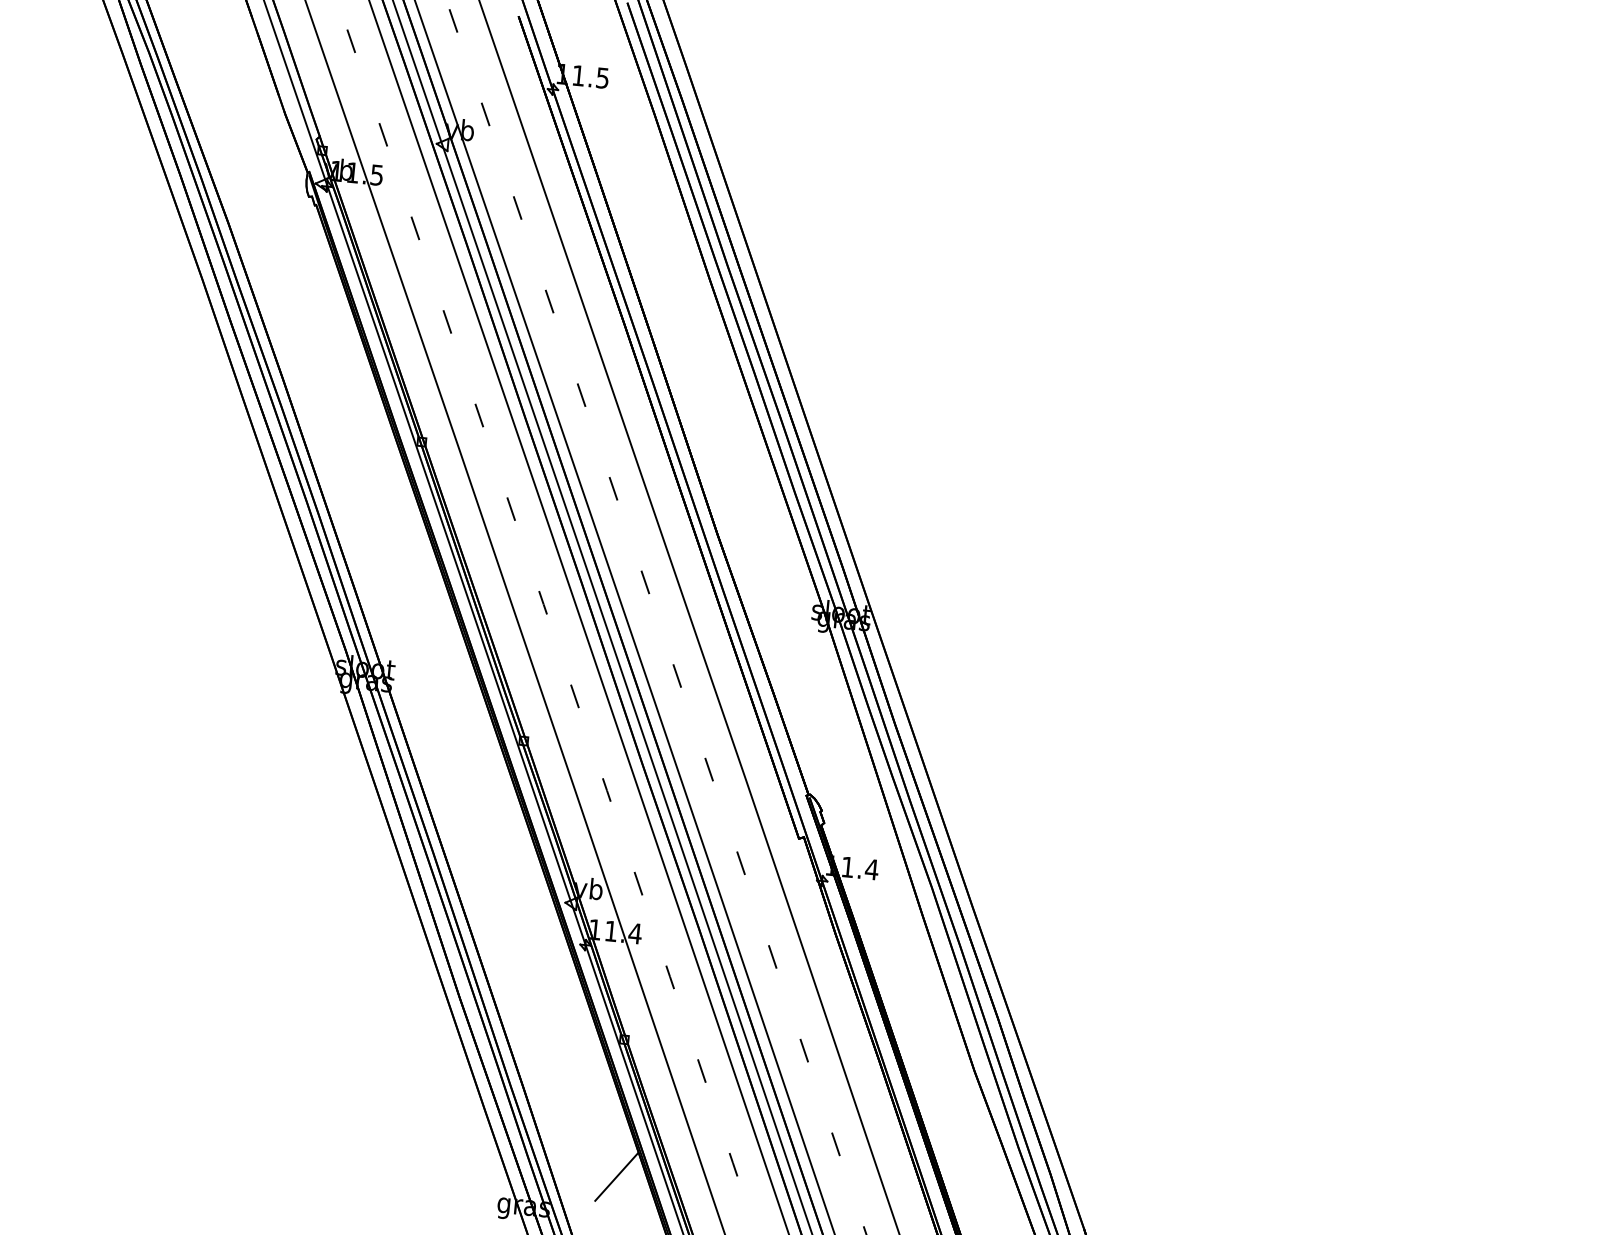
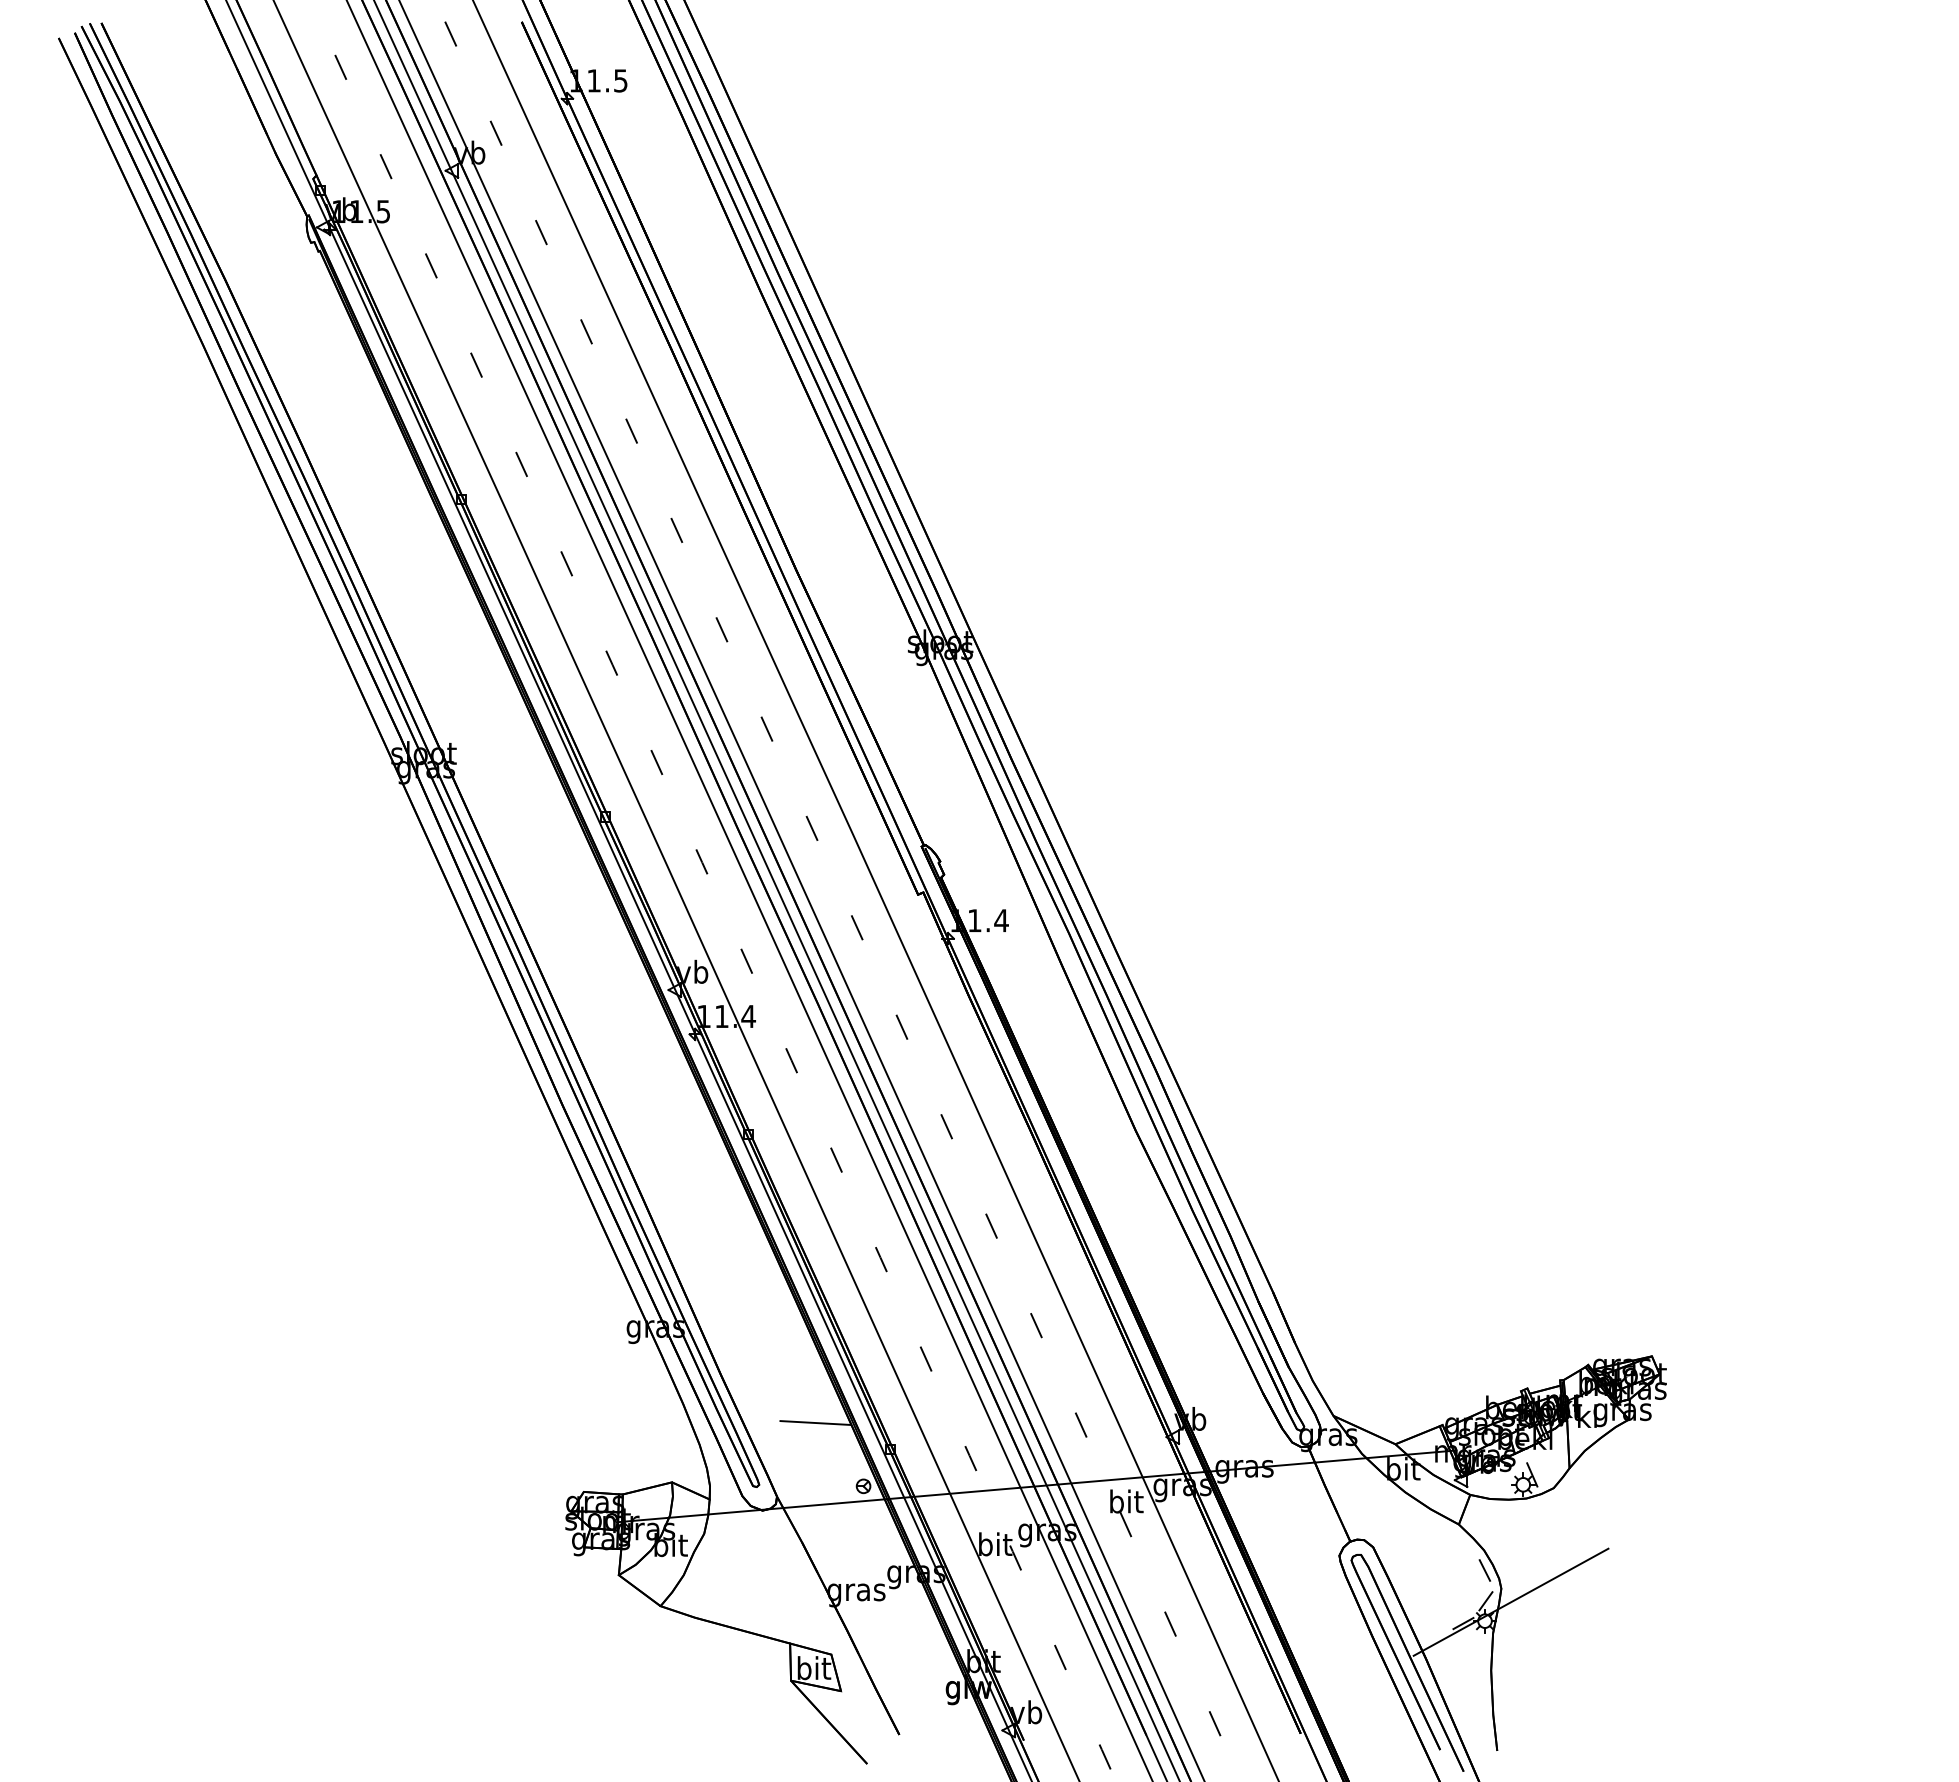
line: (615, 1176) -> (753, 1285), removed

